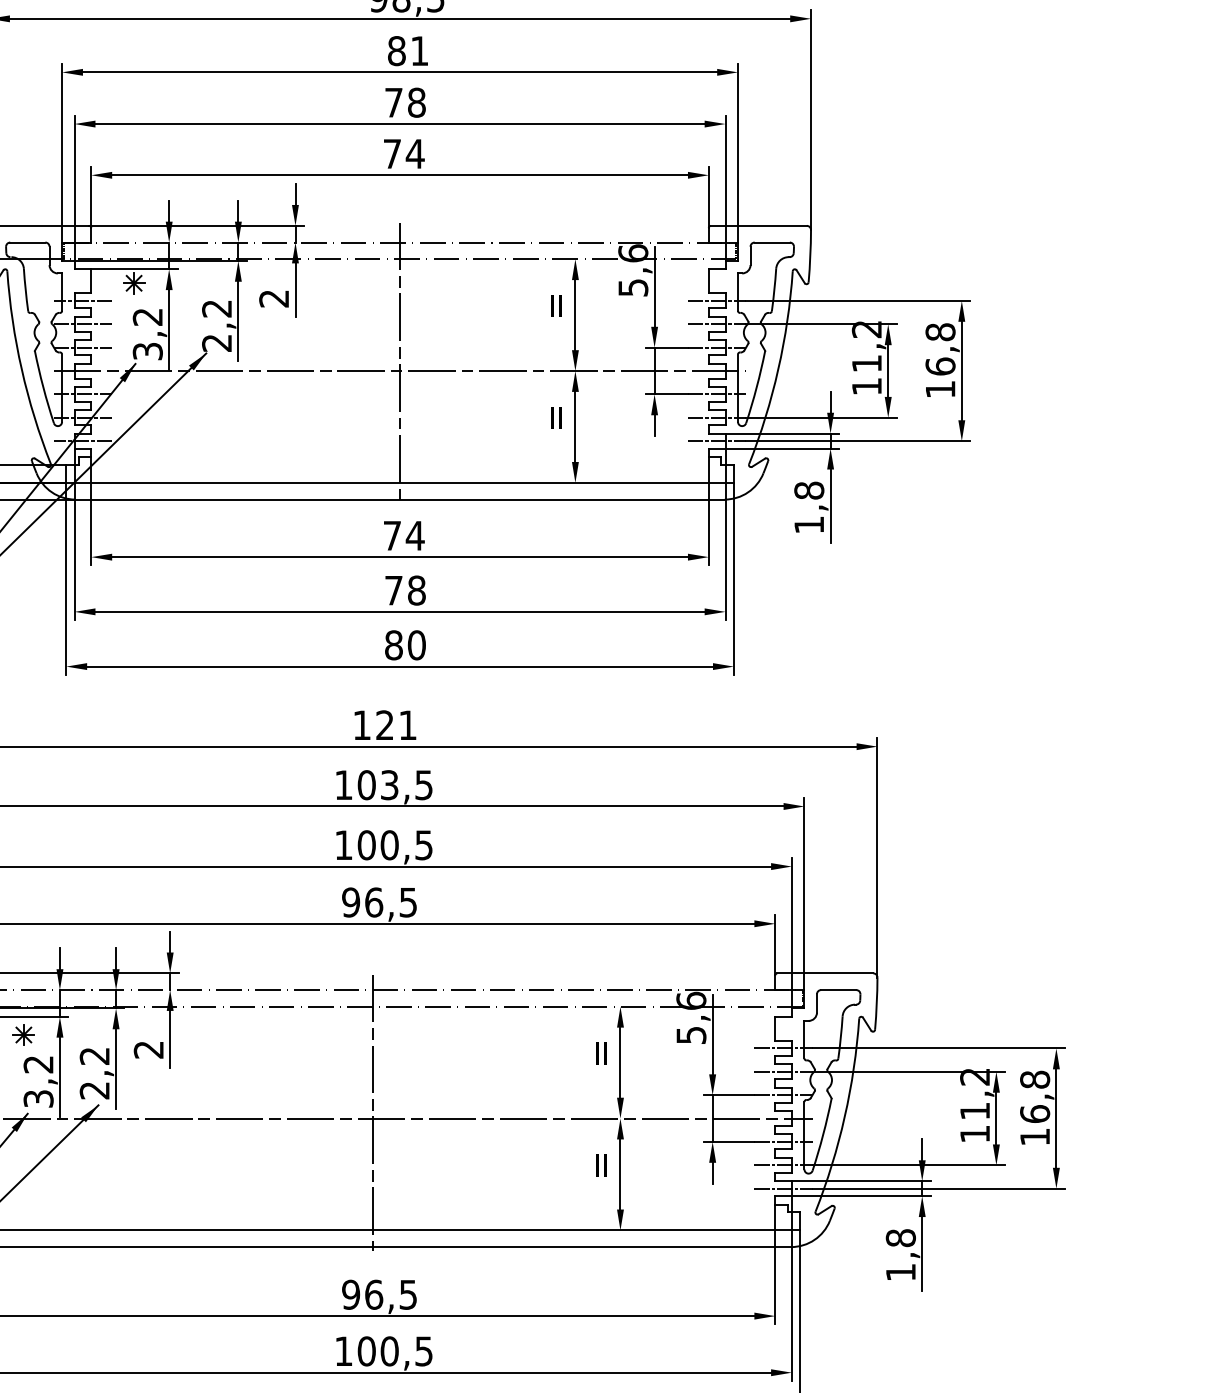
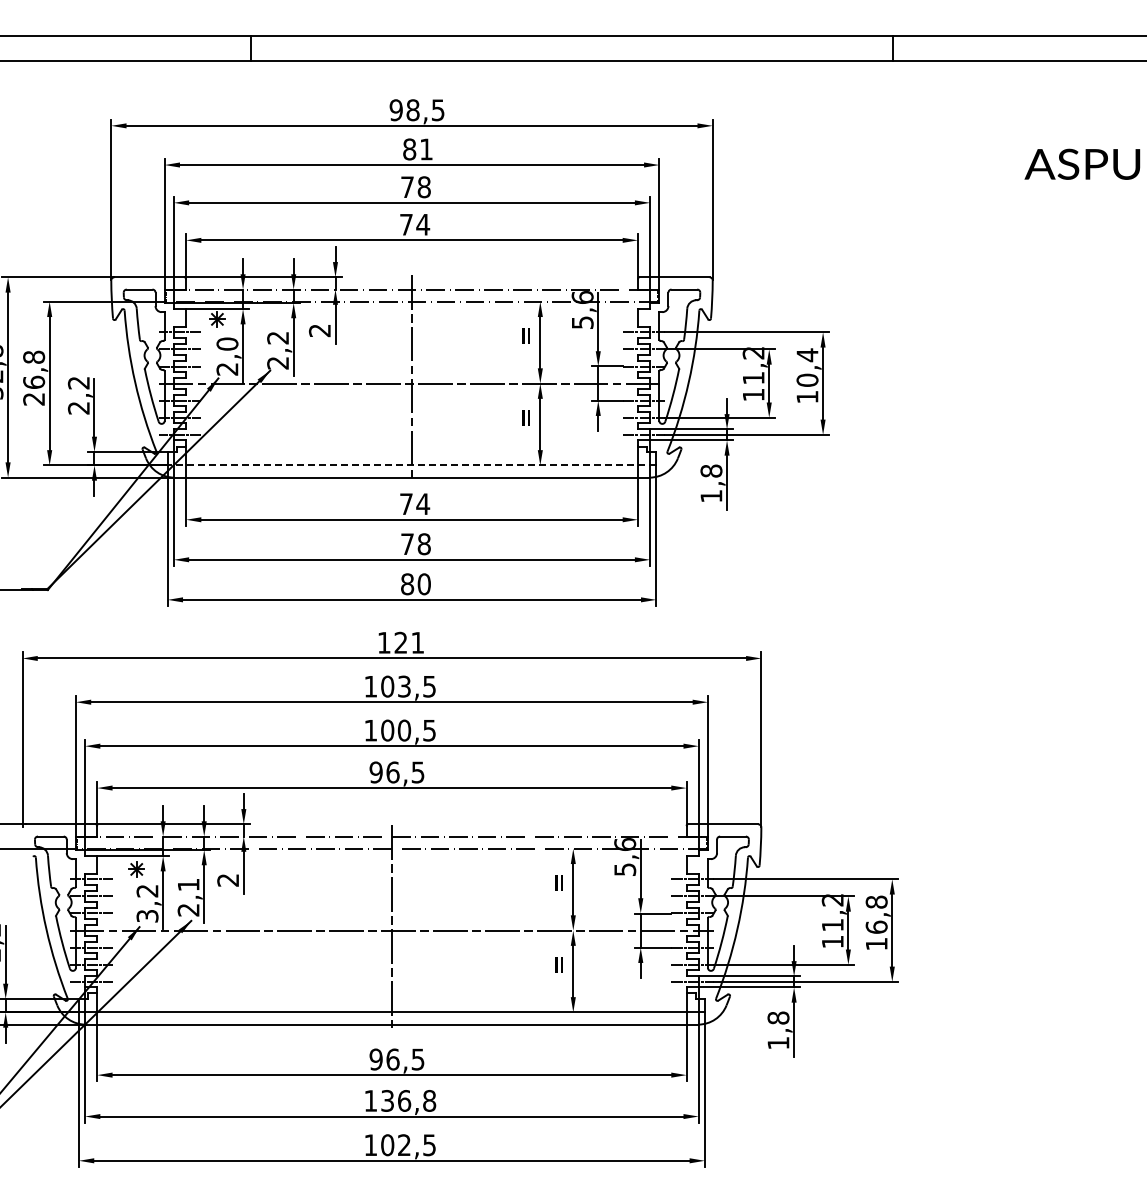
text: (147, 334) -> (227, 356), 3,2 -> 2,0
text: (940, 349) -> (807, 367), 16,8 -> 10,4
line: (399, 482) -> (411, 465), solid -> dashed
text: (94, 1056) -> (188, 885), 2,2 -> 2,1
text: (395, 1350) -> (408, 1100), 100,5 -> 136,8

